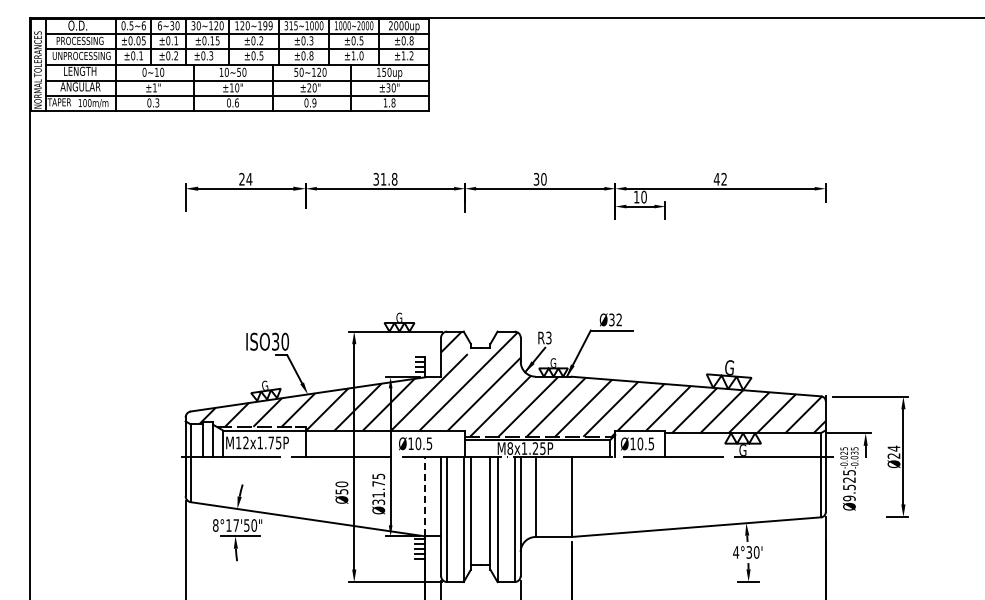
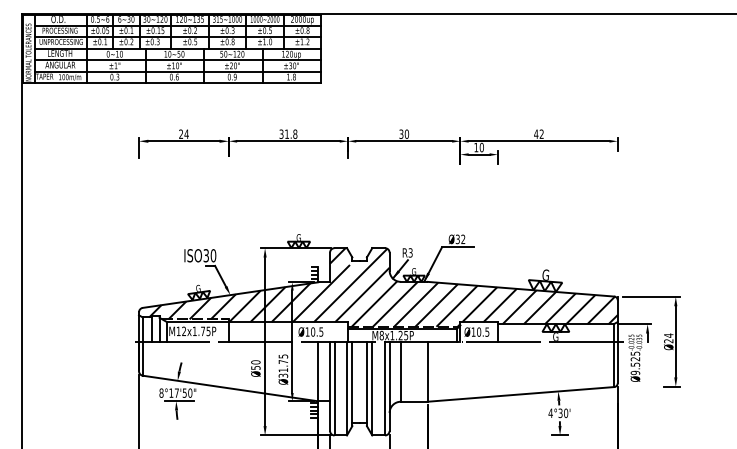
text: (267, 25) -> (200, 19), 120~199 -> 120~135
text: (384, 72) -> (287, 54), 150up -> 120up
line: (425, 496) -> (318, 371), dashed -> solid

